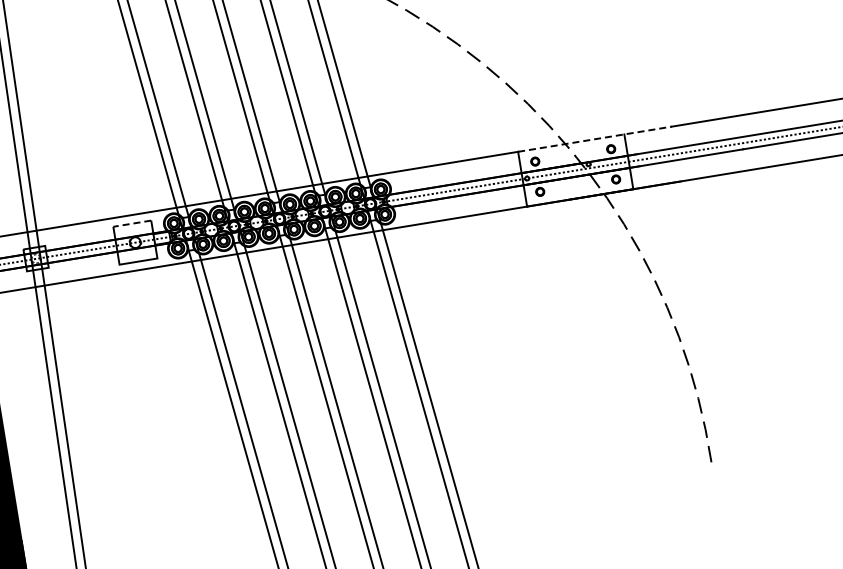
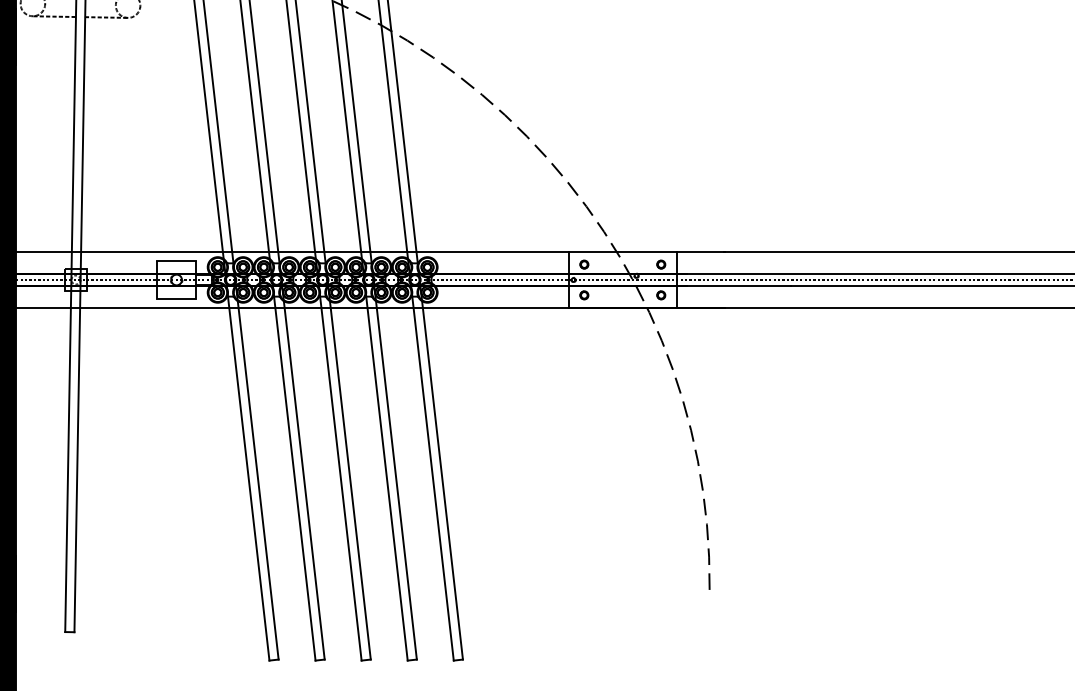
line: (594, 139) -> (646, 252), dashed -> solid
line: (132, 223) -> (176, 260), dashed -> solid

